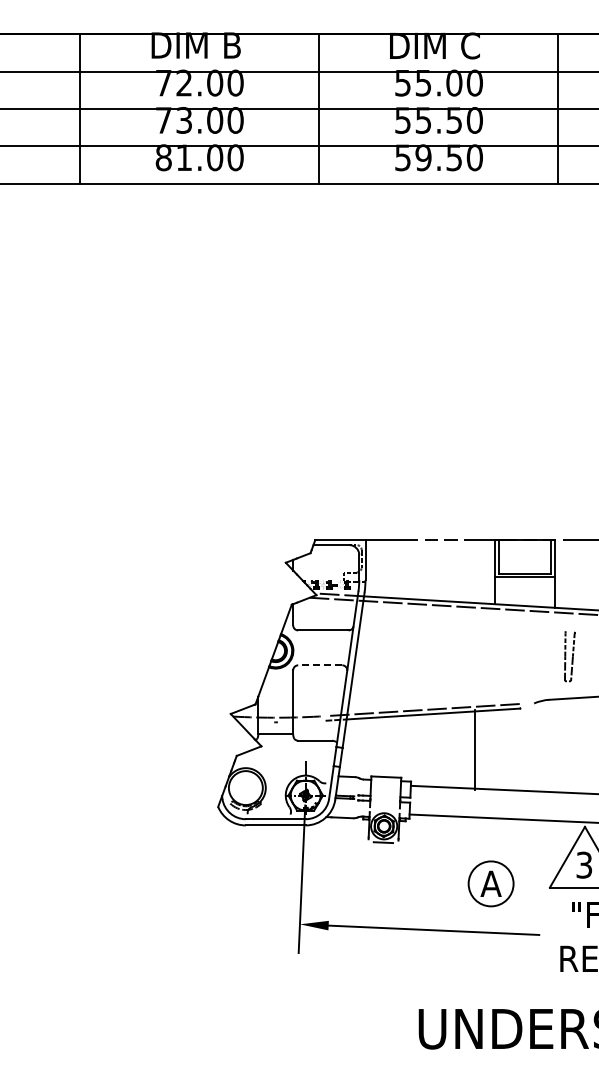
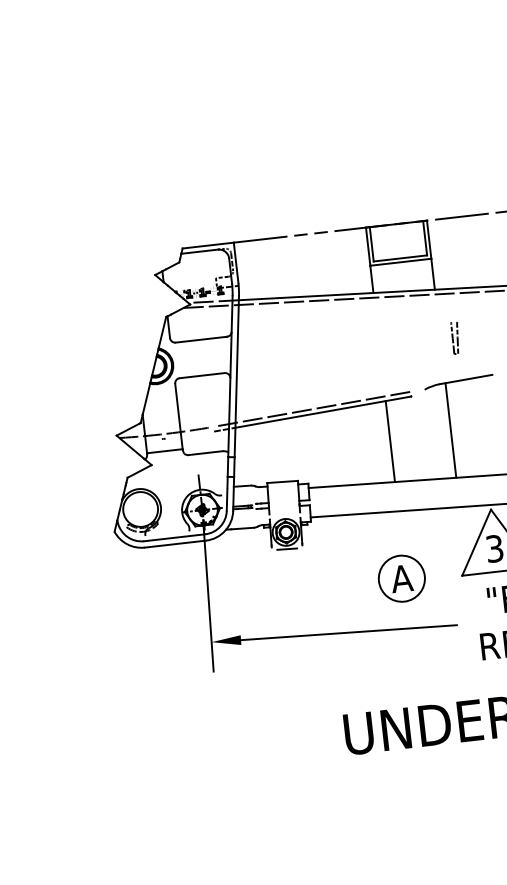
part: (569, 657) -> (455, 338), size x0.62
line: (319, 665) -> (201, 375), dashed -> solid
line: (554, 745) -> (450, 430), added
line: (475, 749) -> (390, 441), moved

